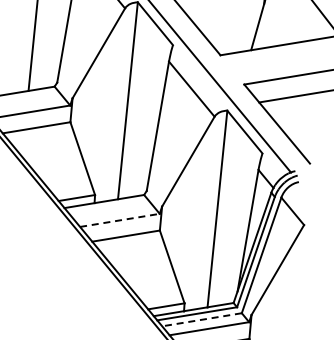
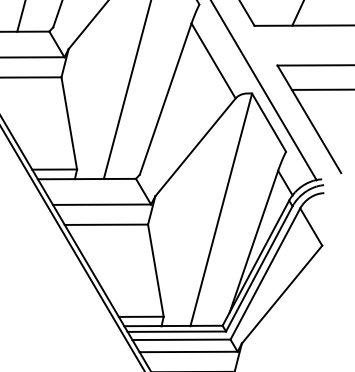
line: (120, 220) -> (102, 204), dashed -> solid
line: (201, 319) -> (180, 339), dashed -> solid

